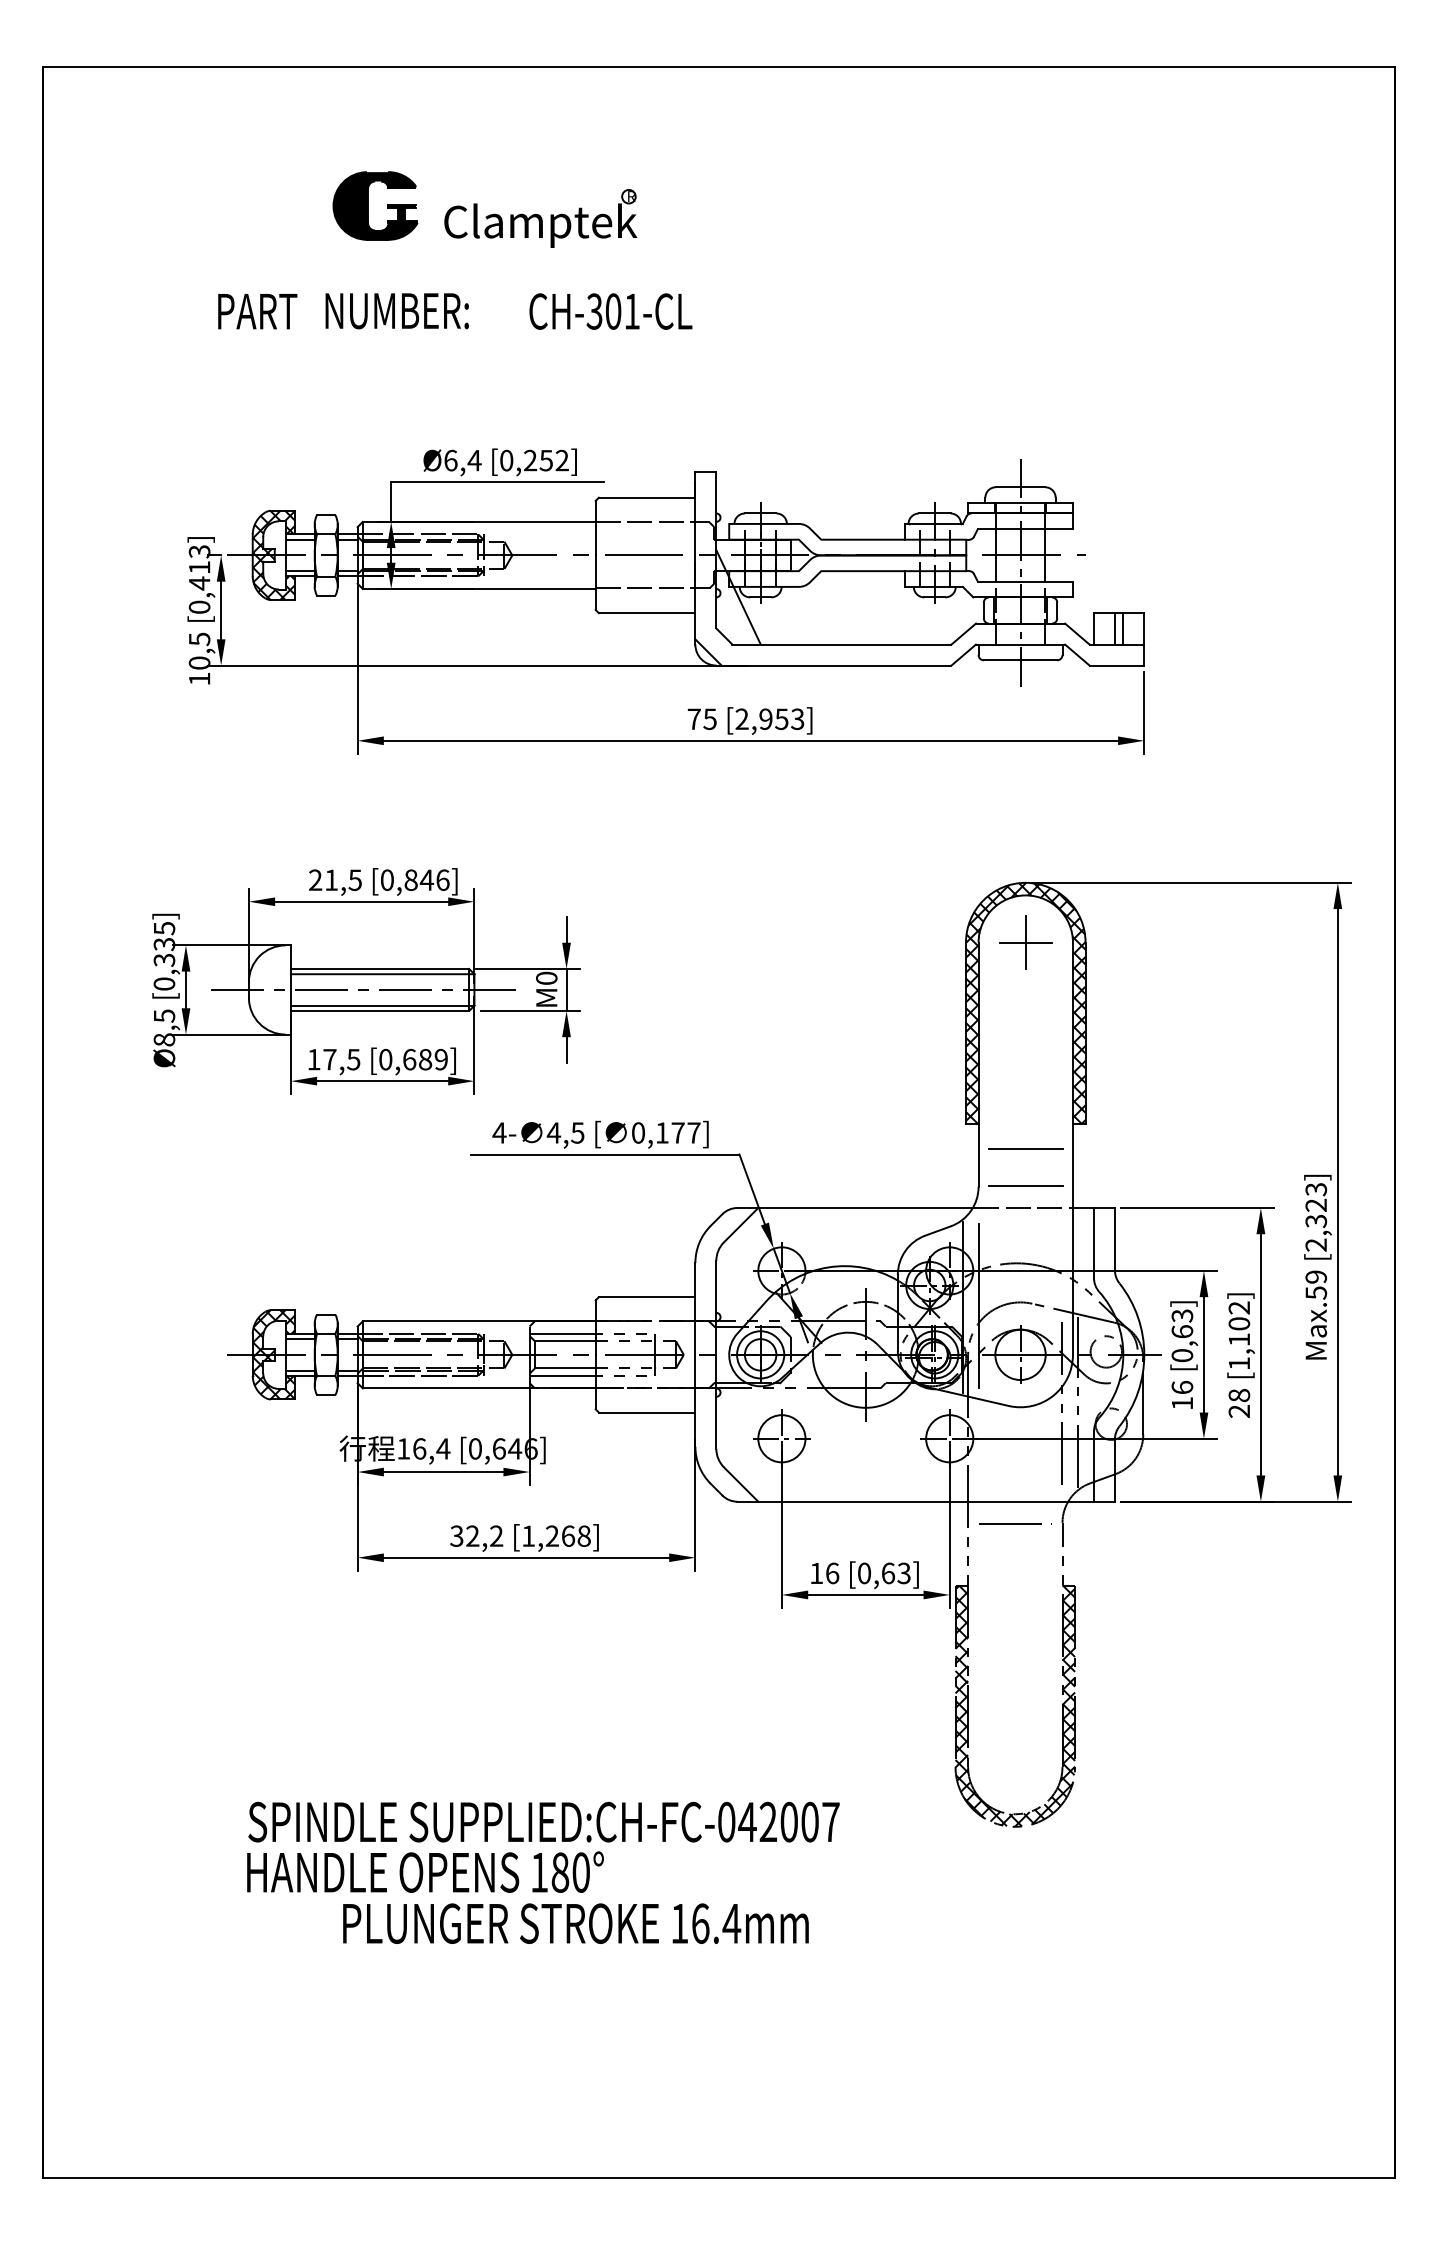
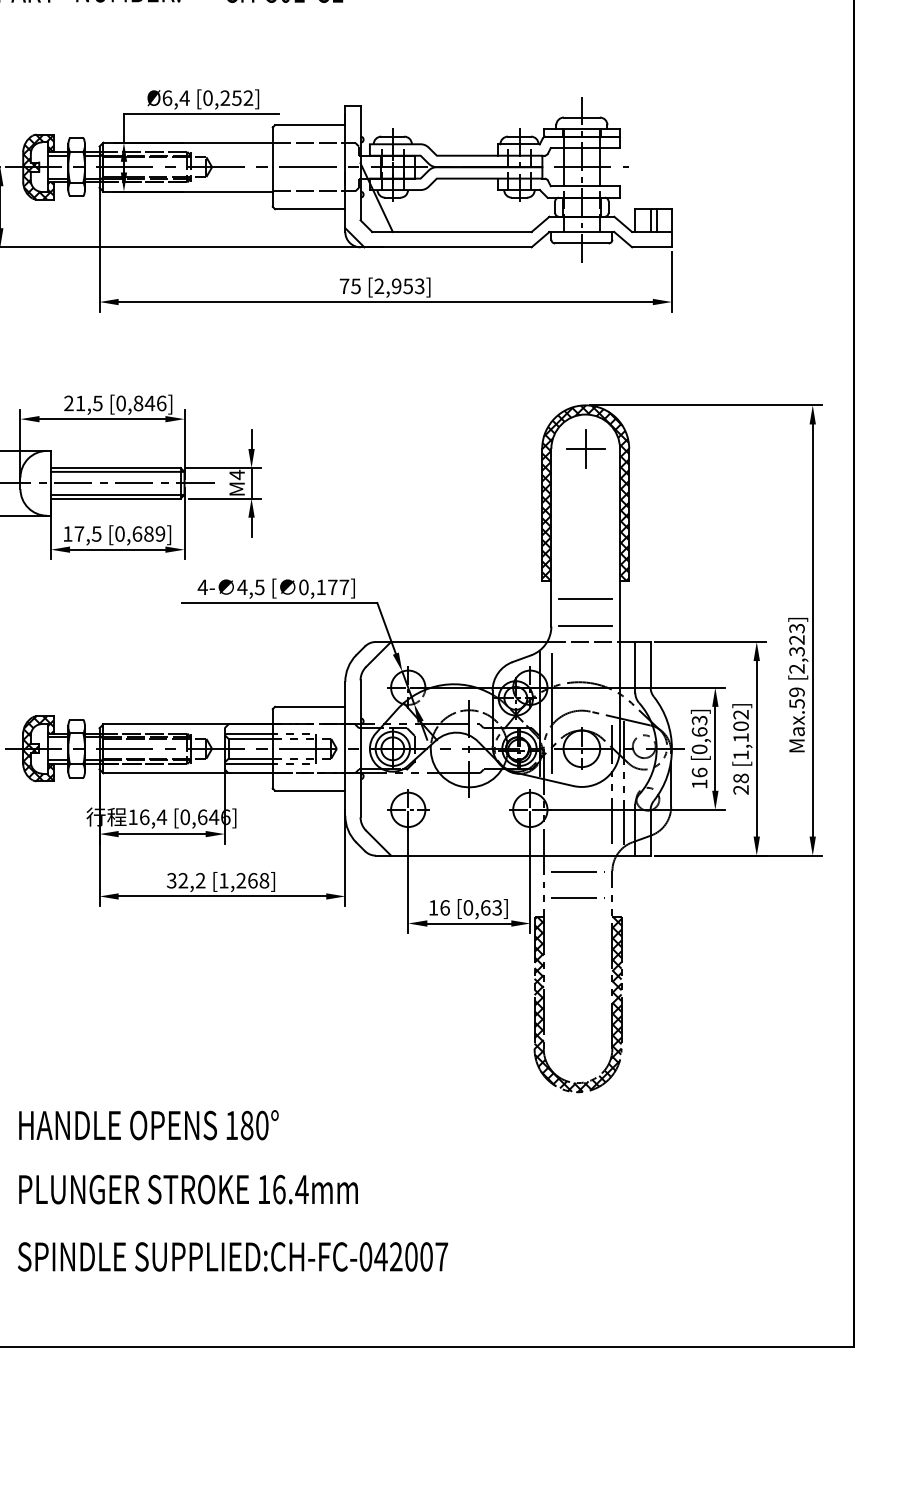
text: (546, 978) -> (236, 474), M0 -> M4
line: (1015, 1560) -> (578, 898), added
text: (543, 1821) -> (232, 1256), moved
text: (575, 1923) -> (188, 1189), moved

